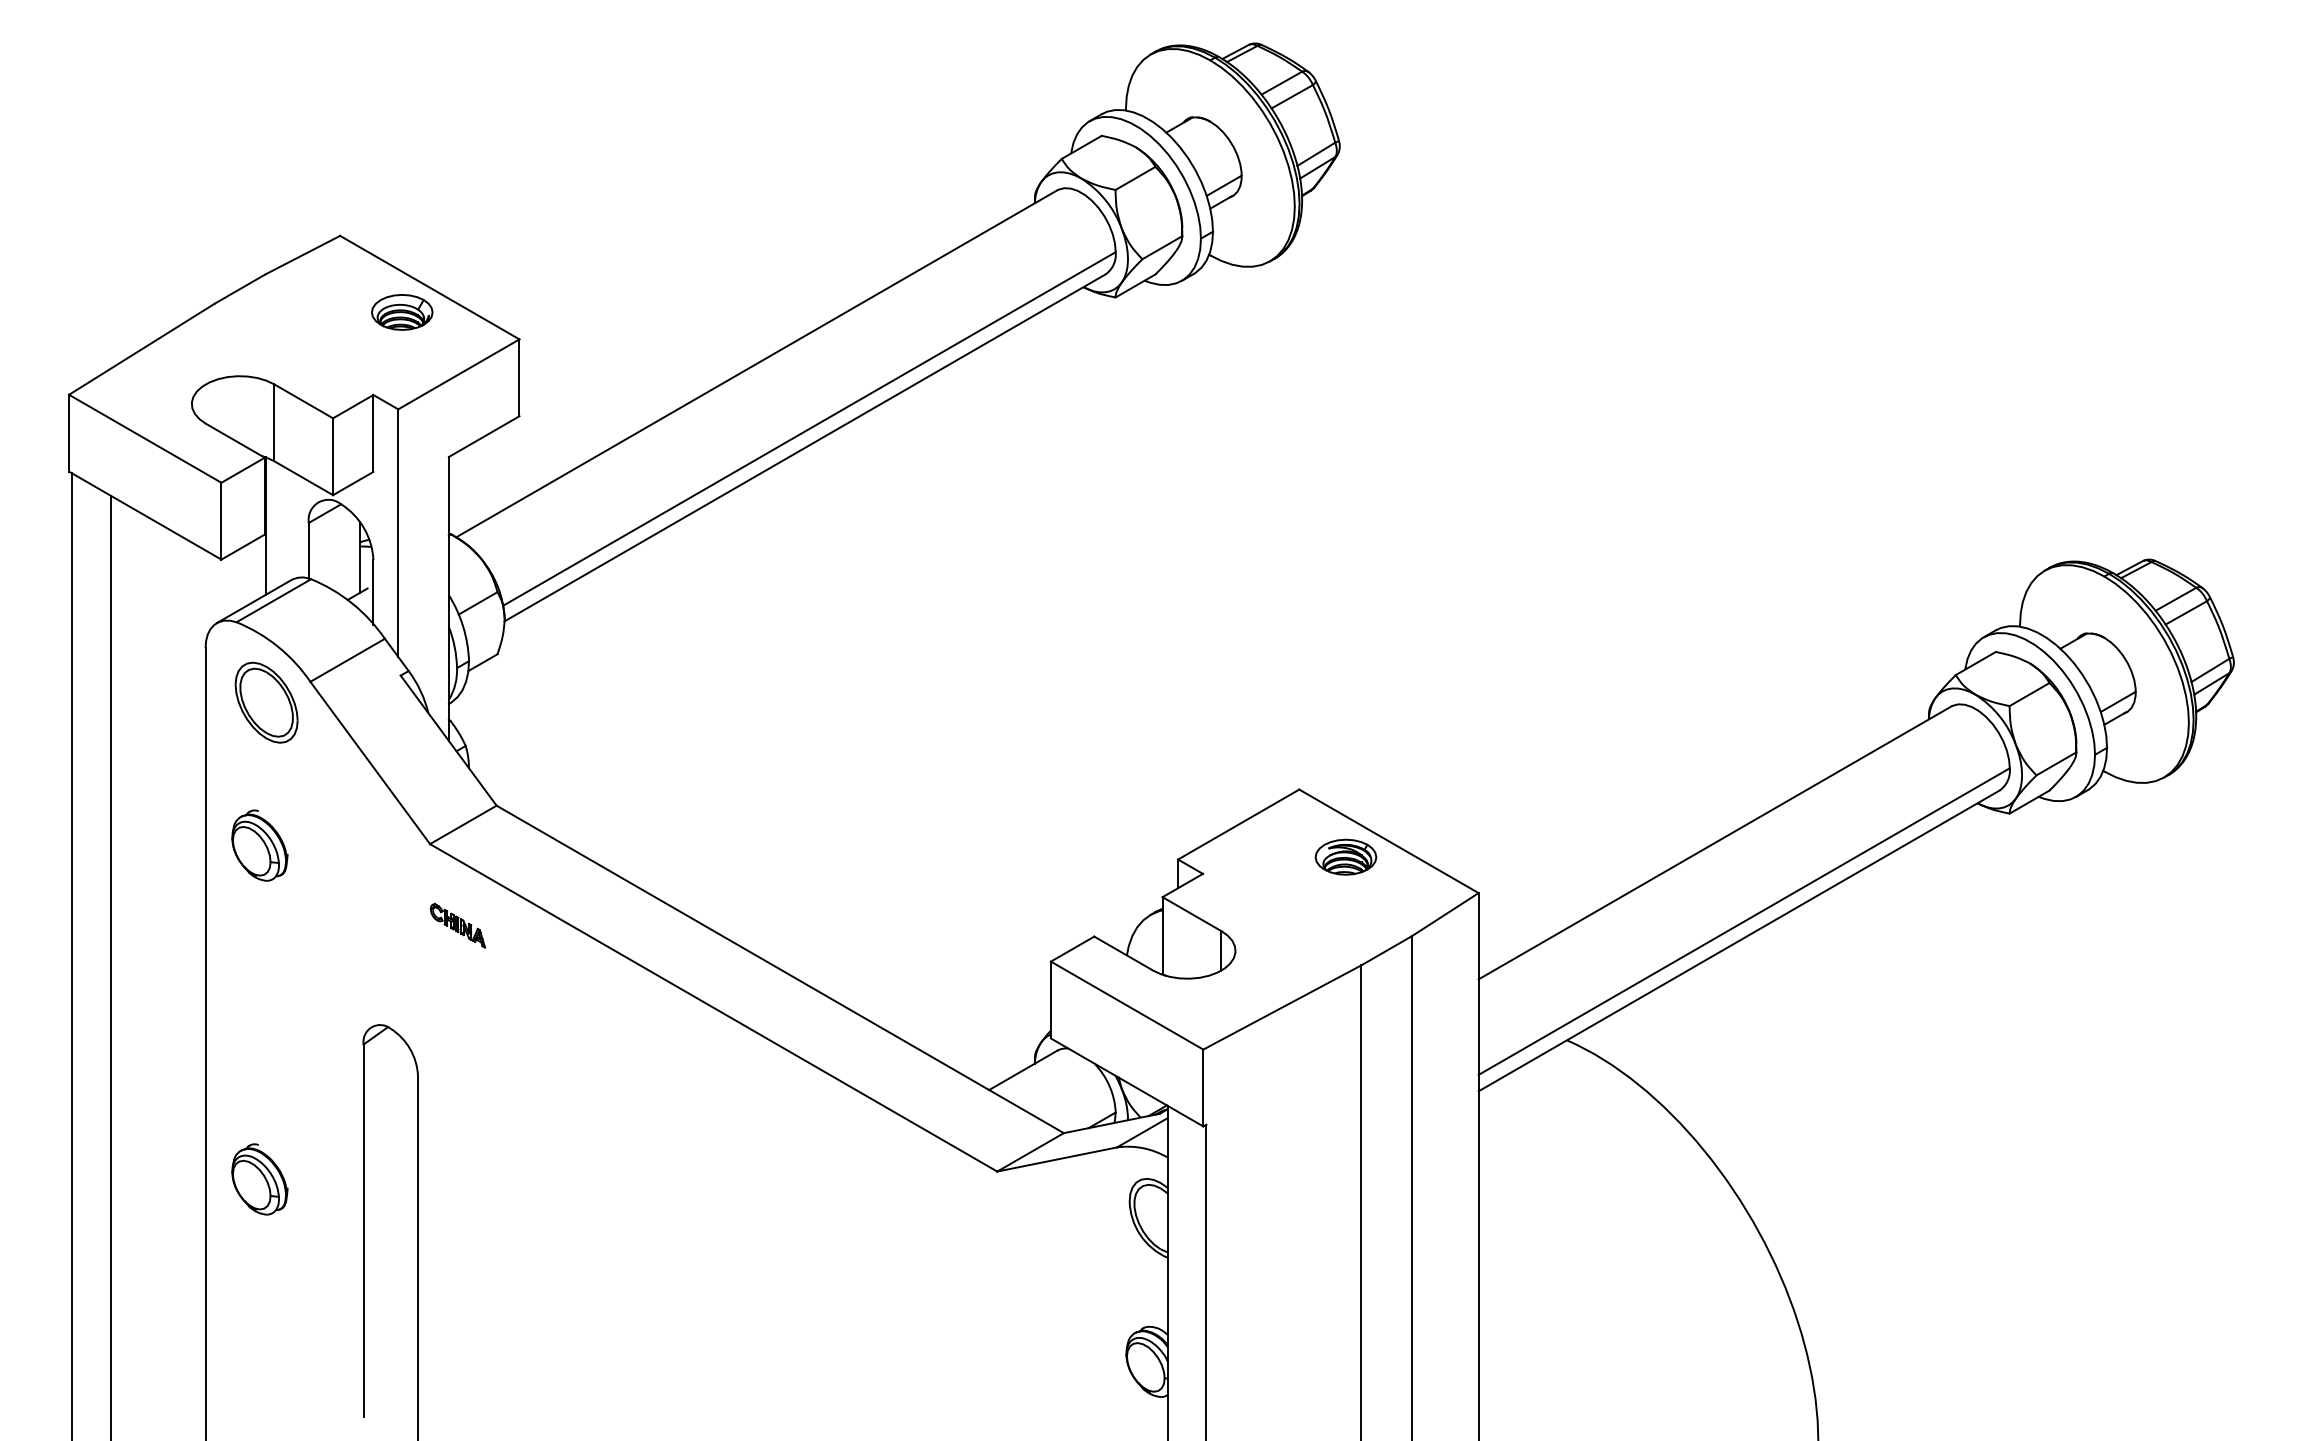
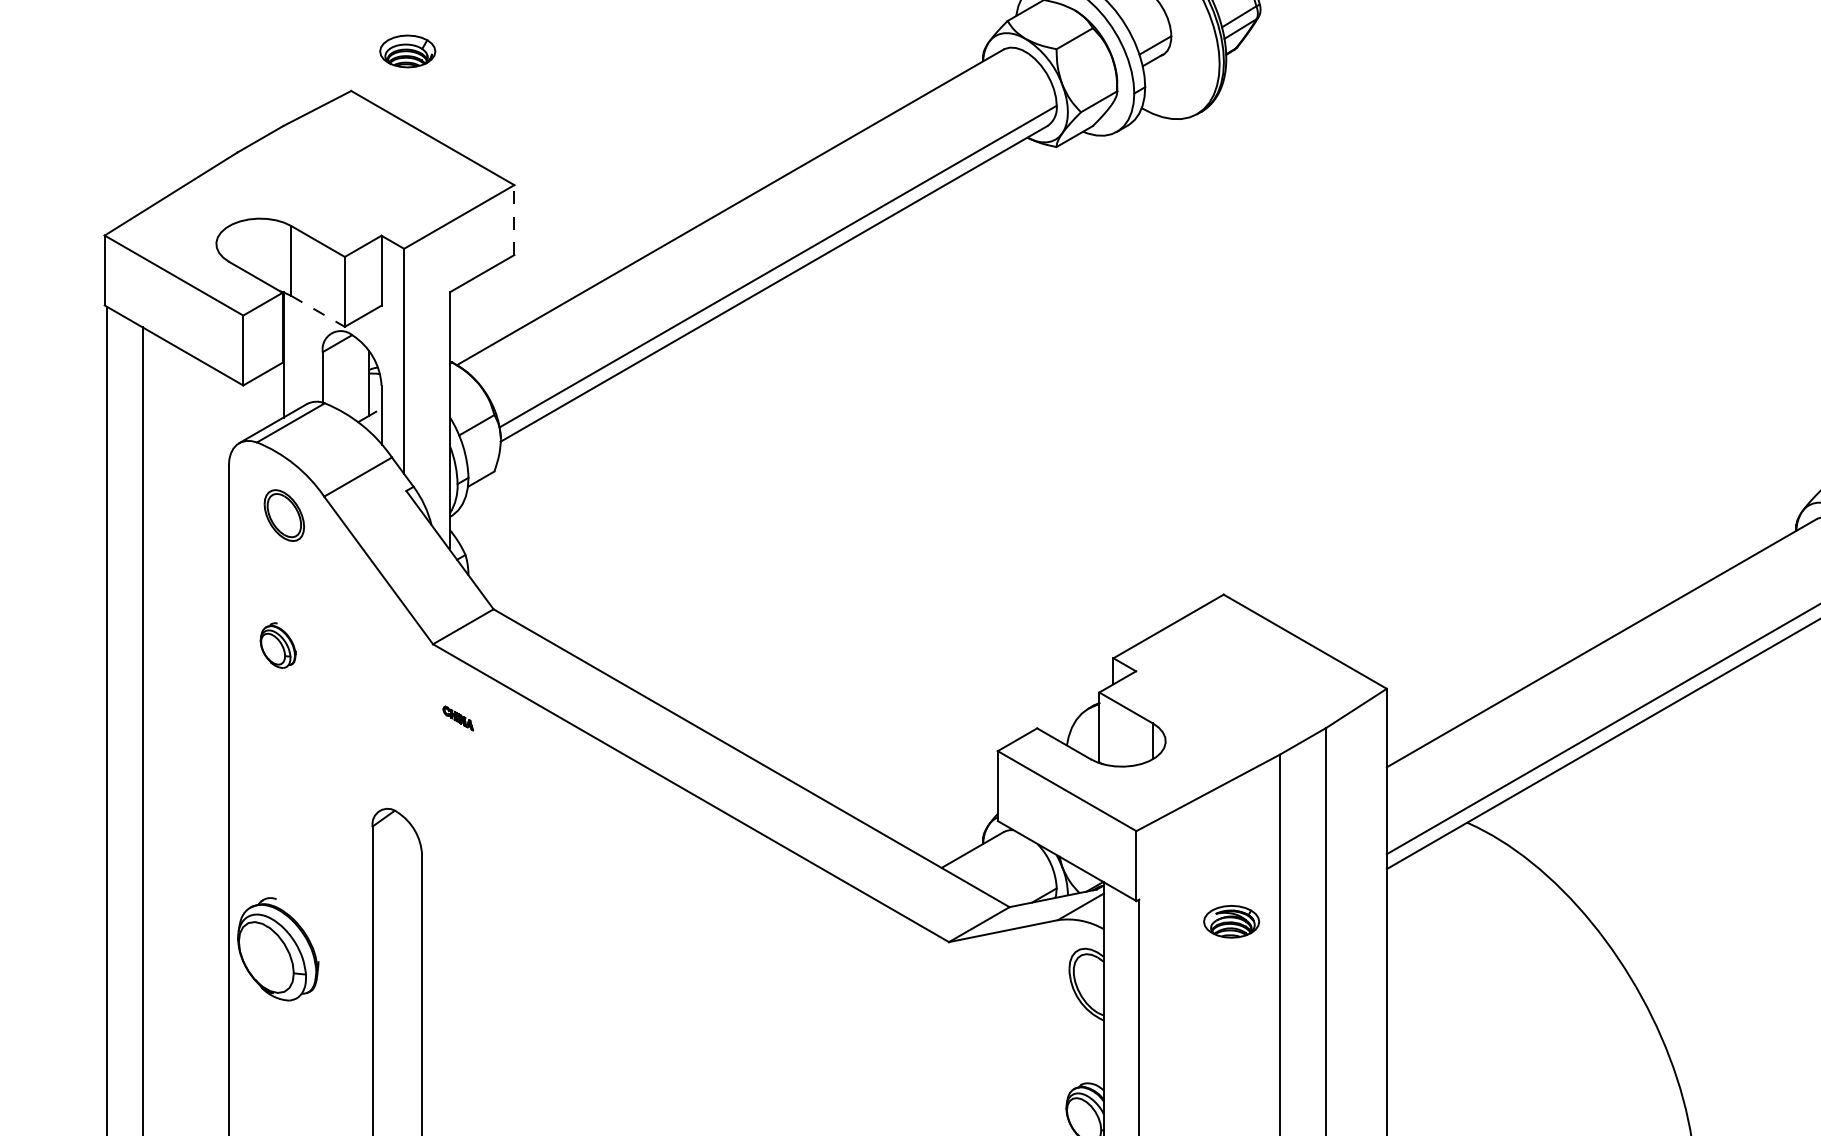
part: (402, 312) -> (407, 51), moved
line: (519, 377) -> (514, 219), solid -> dashed
line: (303, 478) -> (317, 311), solid -> dashed
part: (266, 702) -> (284, 515), size x0.7
part: (259, 845) -> (277, 645), size x0.7
part: (1345, 856) -> (1231, 921), moved
part: (457, 925) -> (458, 718), size x0.6
part: (259, 1179) -> (277, 949), size x1.6

